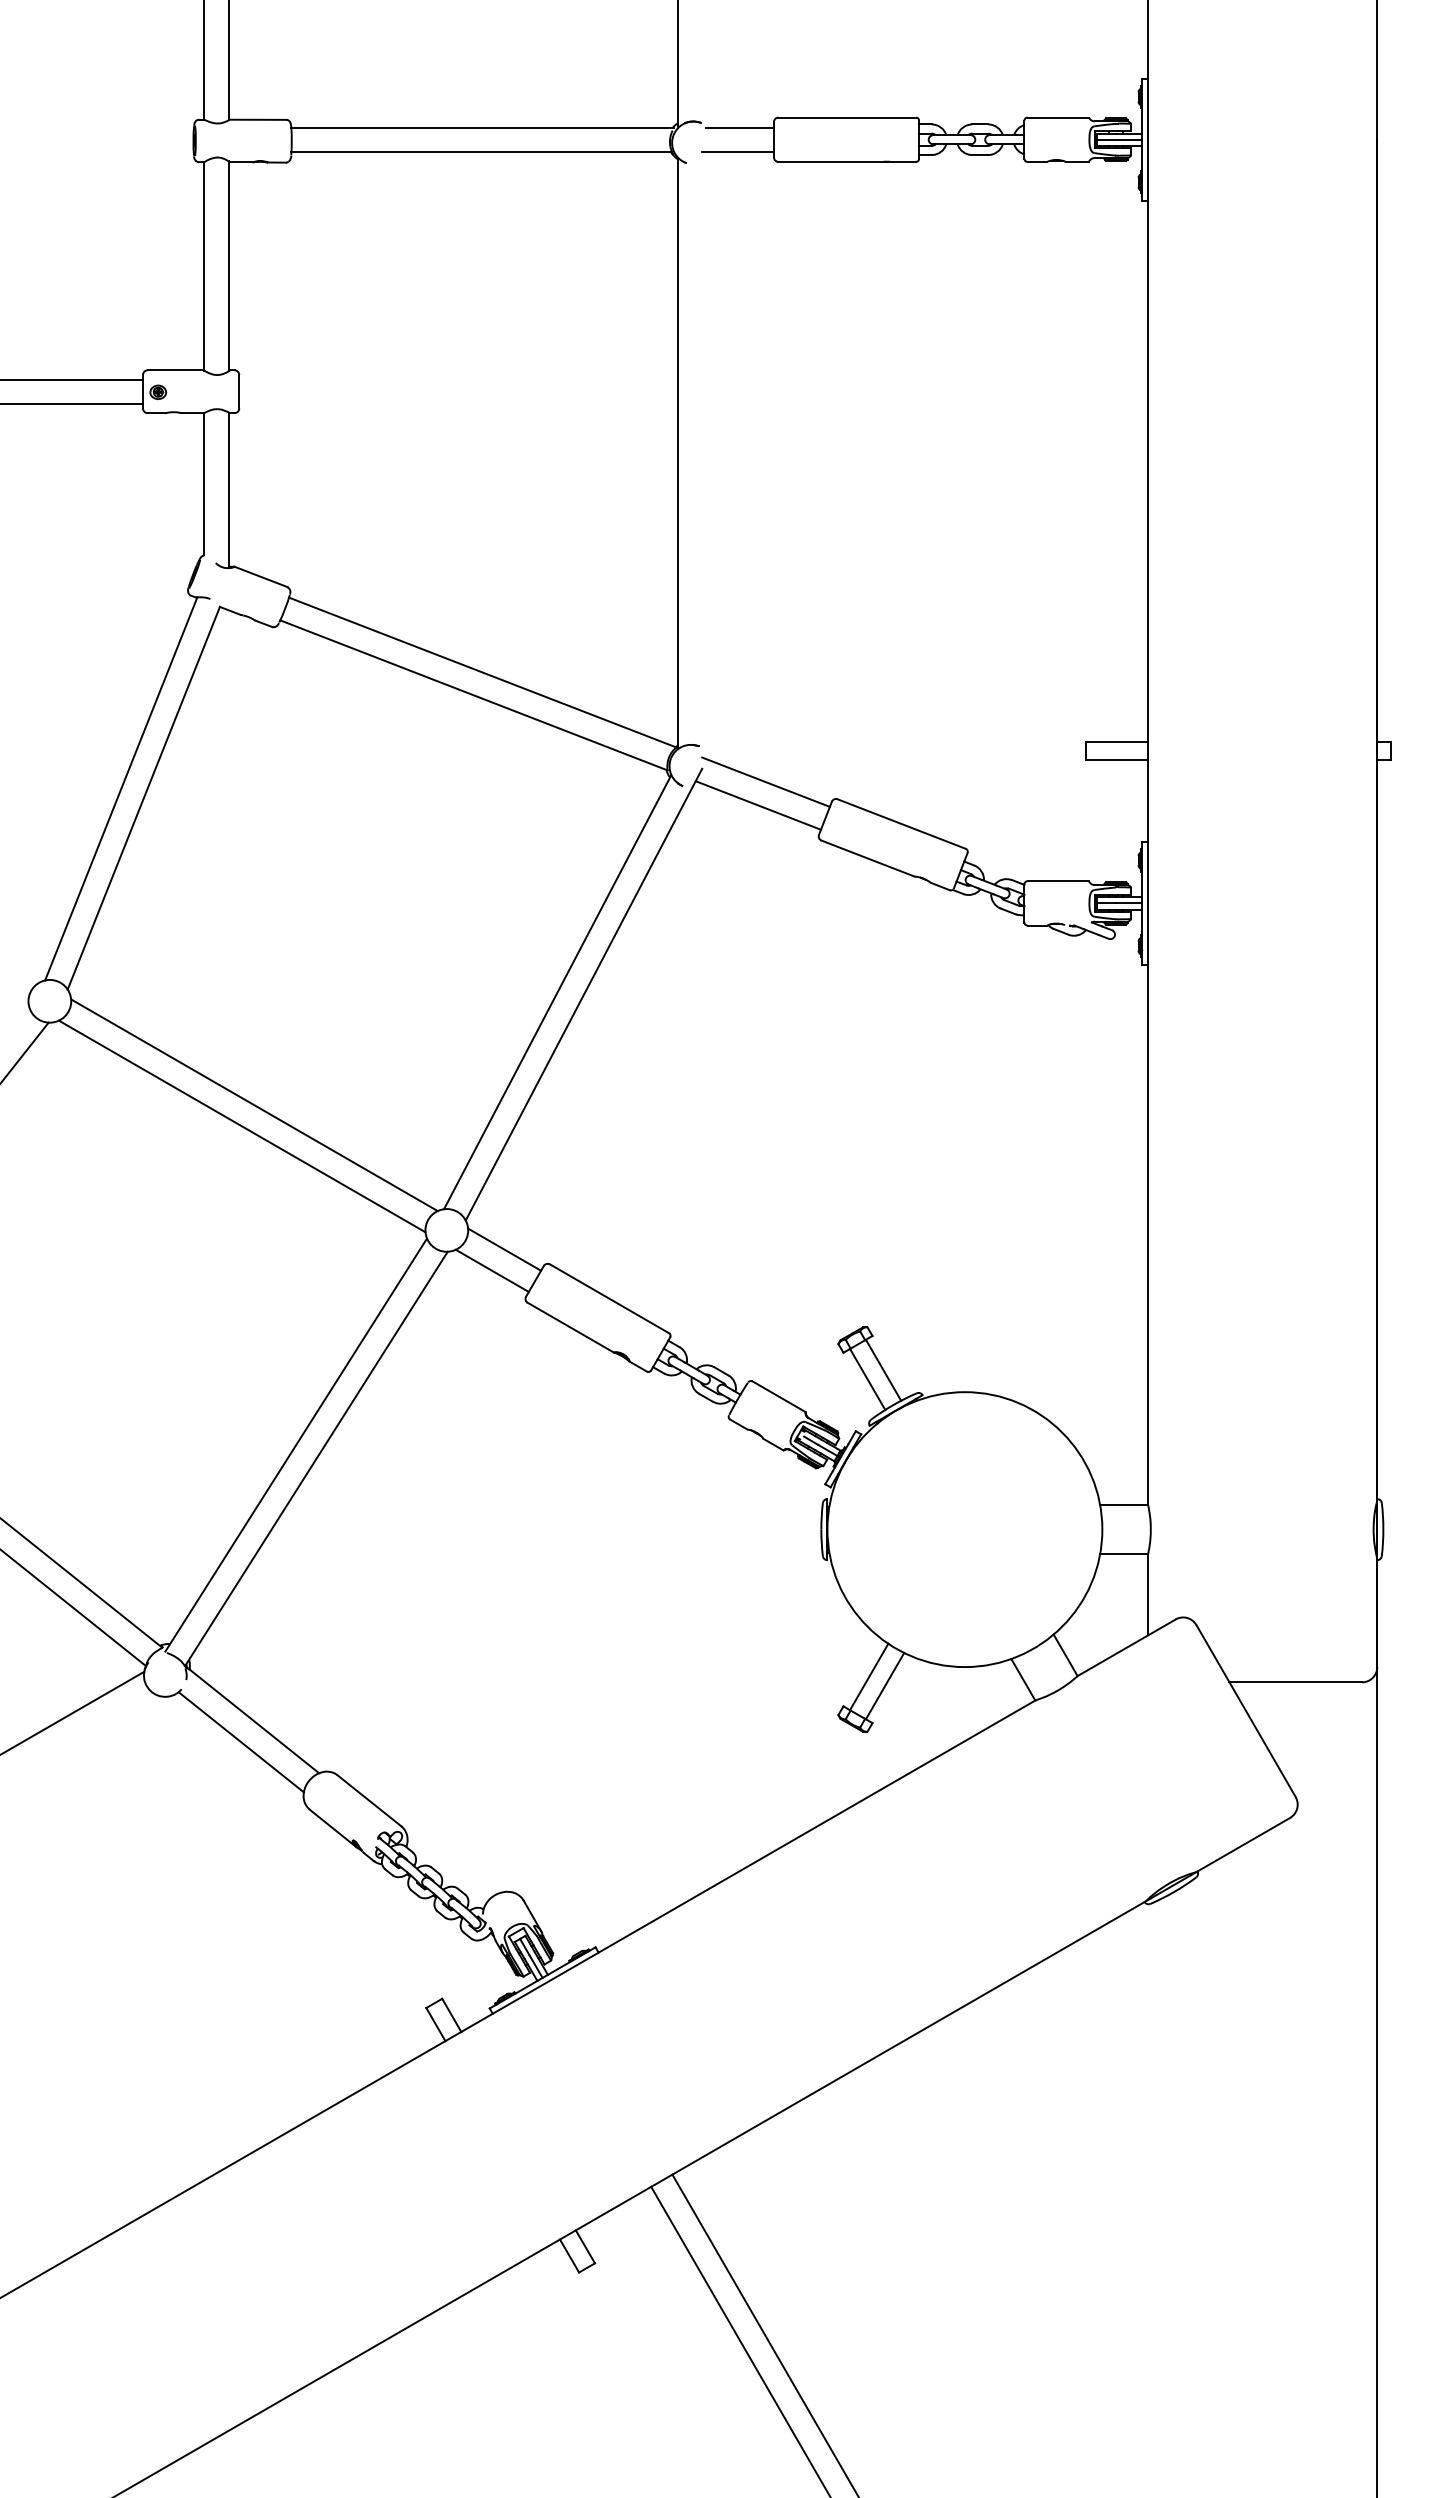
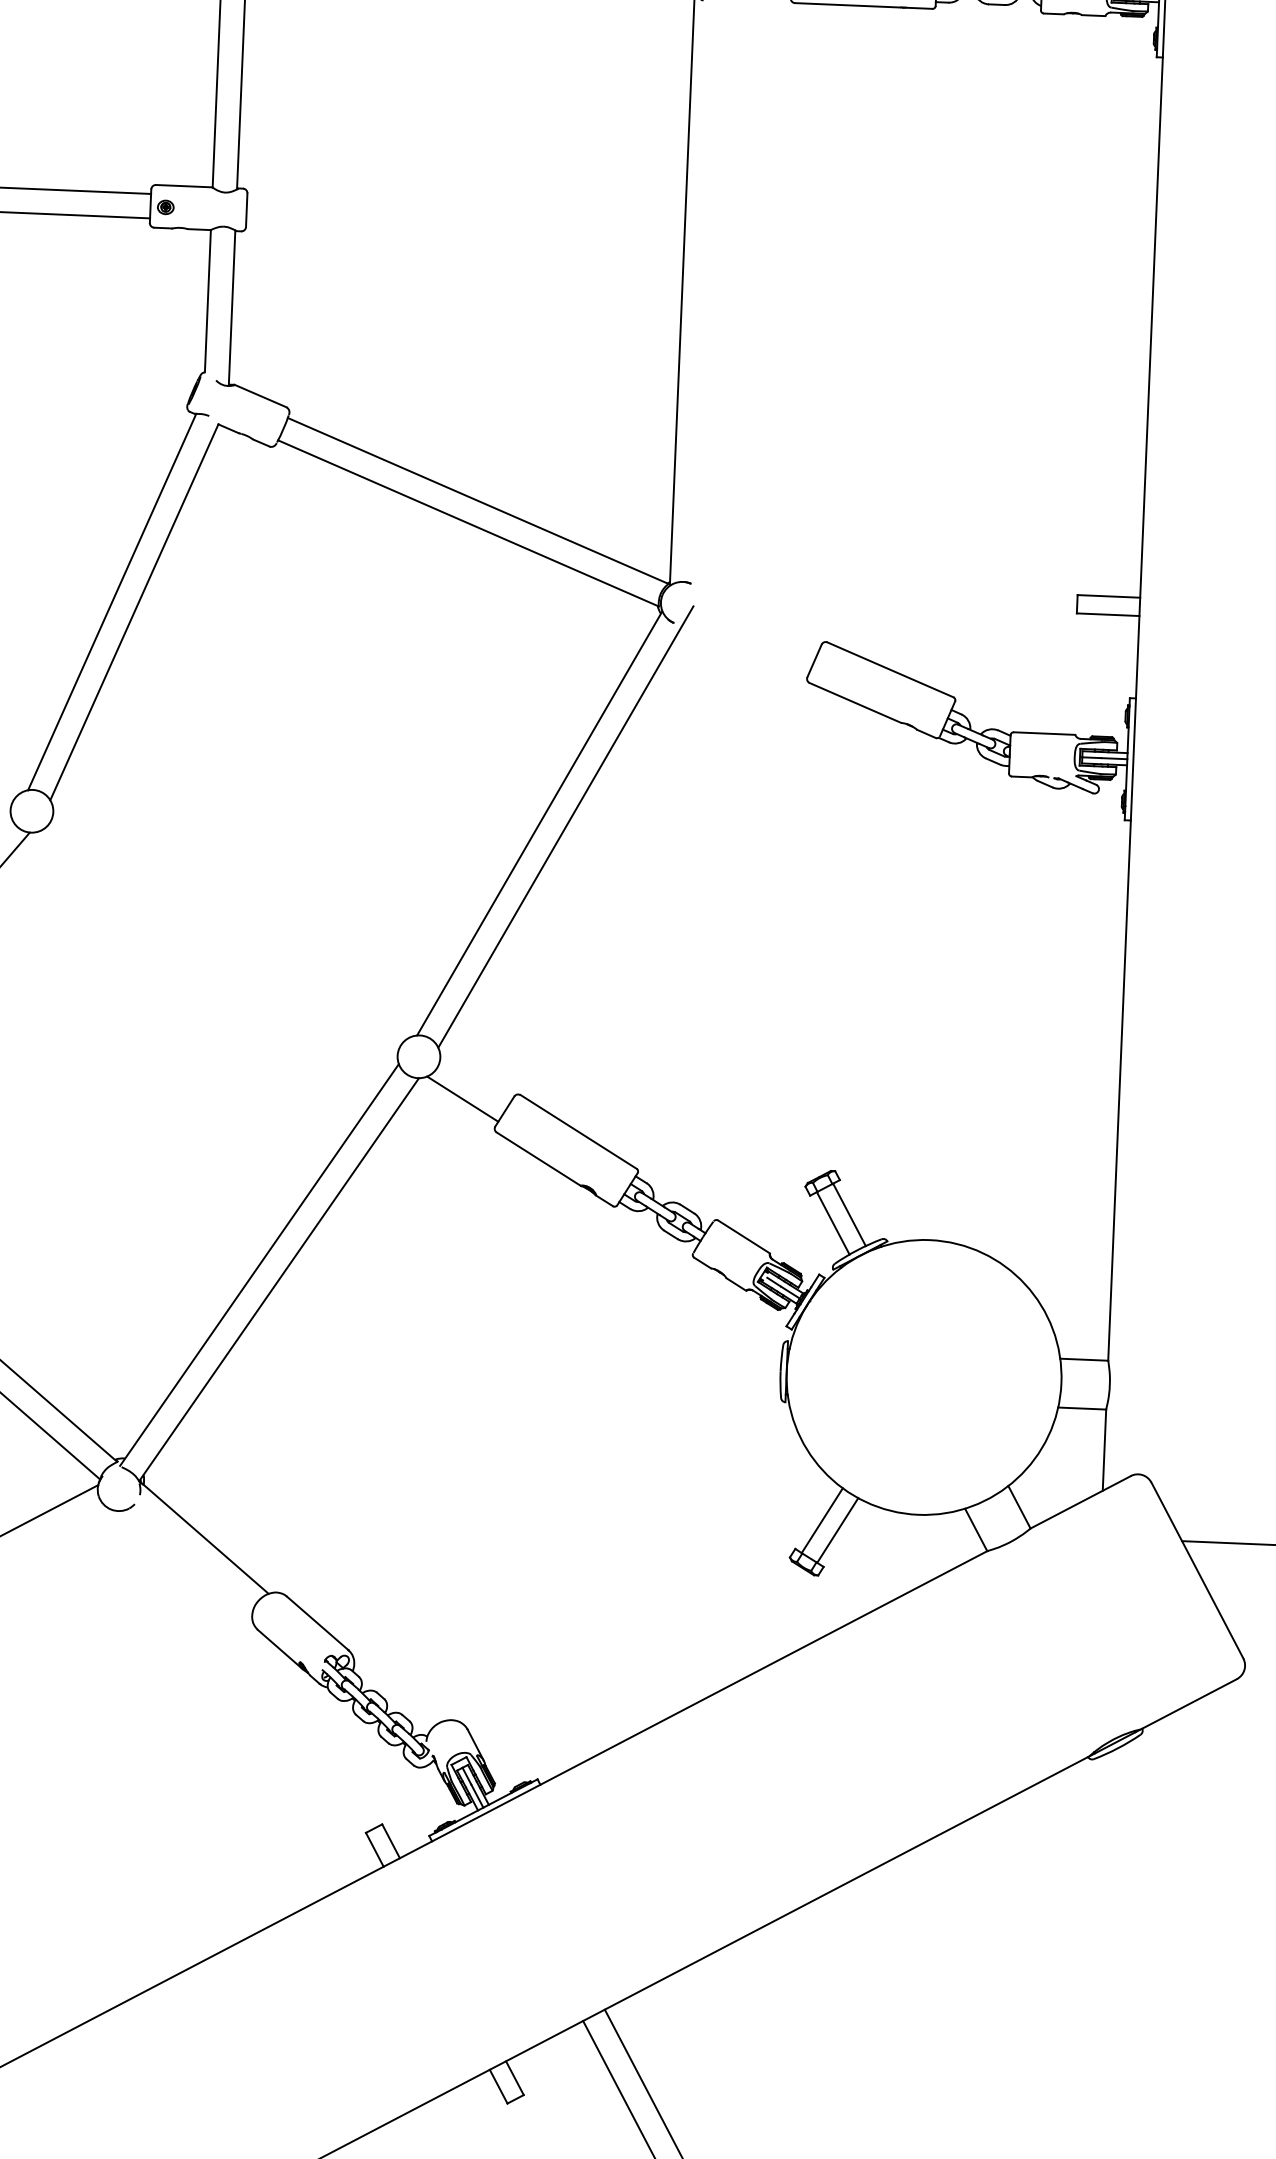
line: (765, 781) -> (756, 621), removed
line: (758, 805) -> (748, 645), removed
line: (254, 1105) -> (232, 923), removed
line: (242, 1126) -> (219, 944), removed
line: (504, 1249) -> (475, 1078), removed
line: (240, 1742) -> (191, 1559), removed

